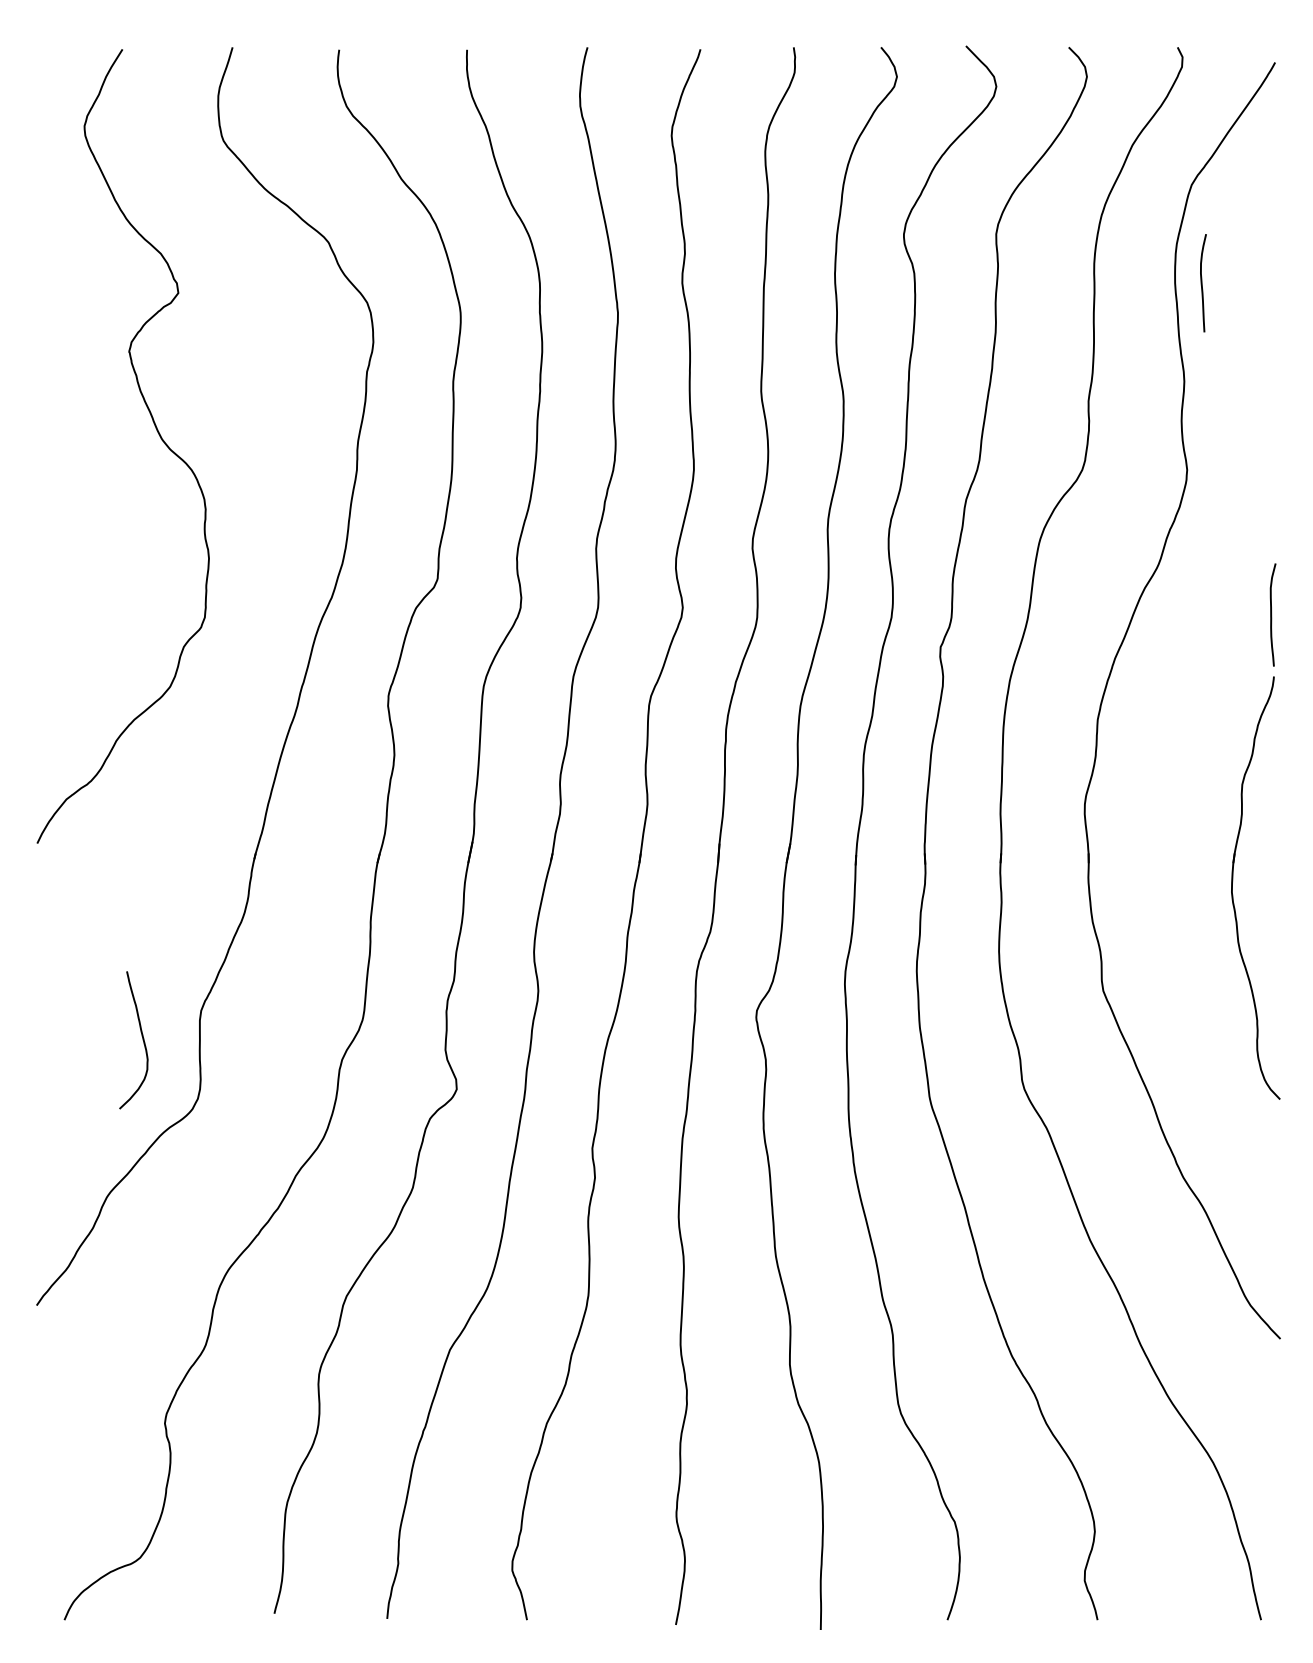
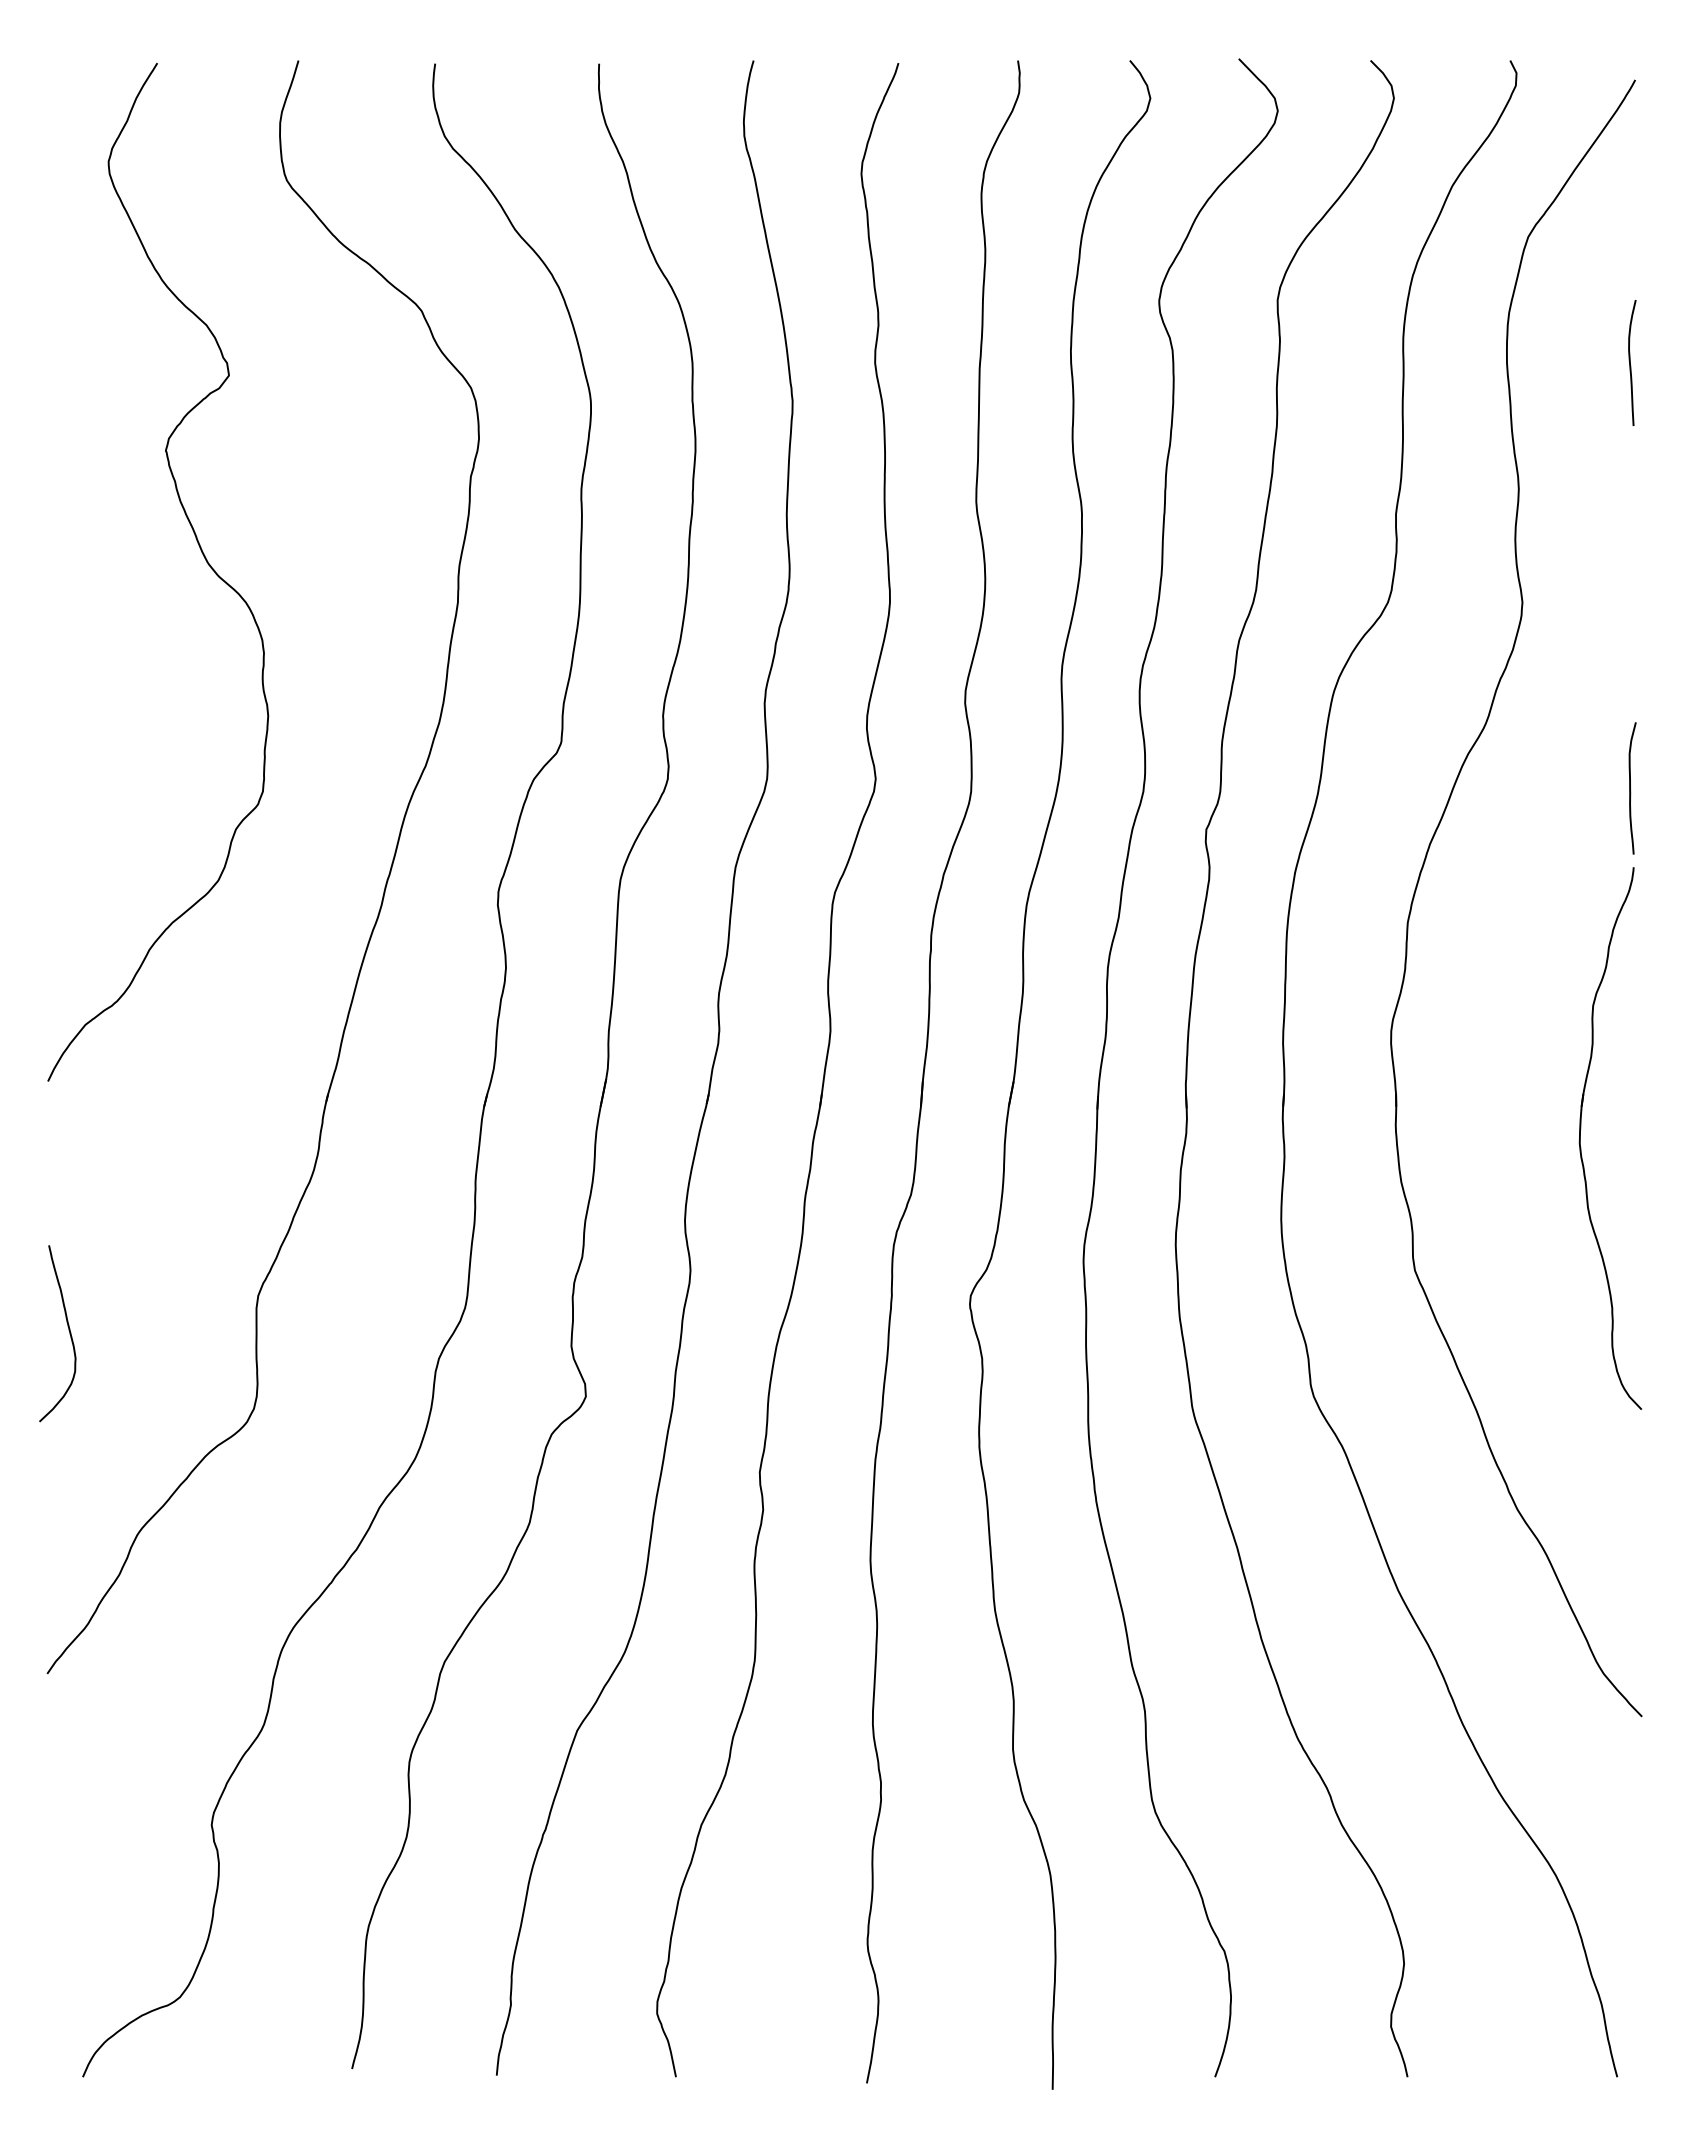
curve: (1202, 282) -> (1630, 362), moved
curve: (142, 1037) -> (68, 1330), moved

